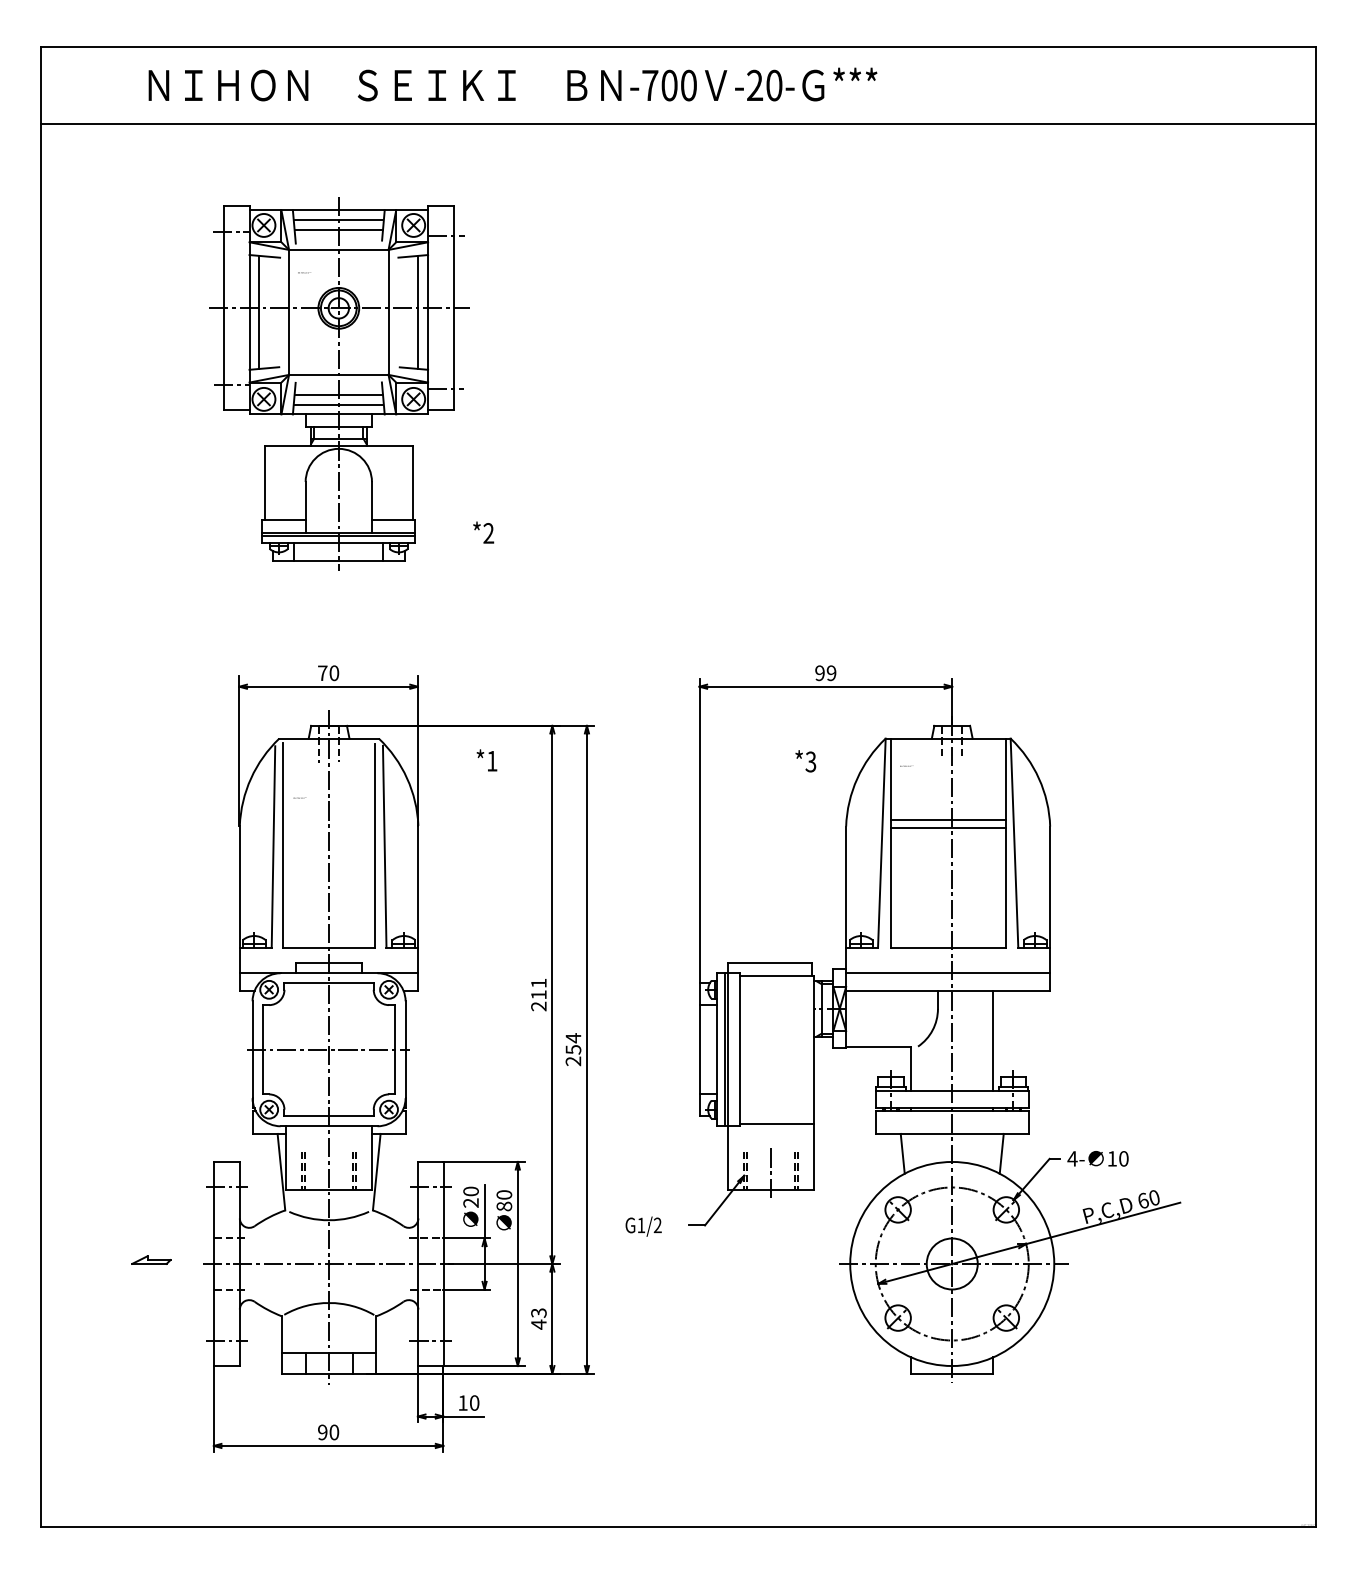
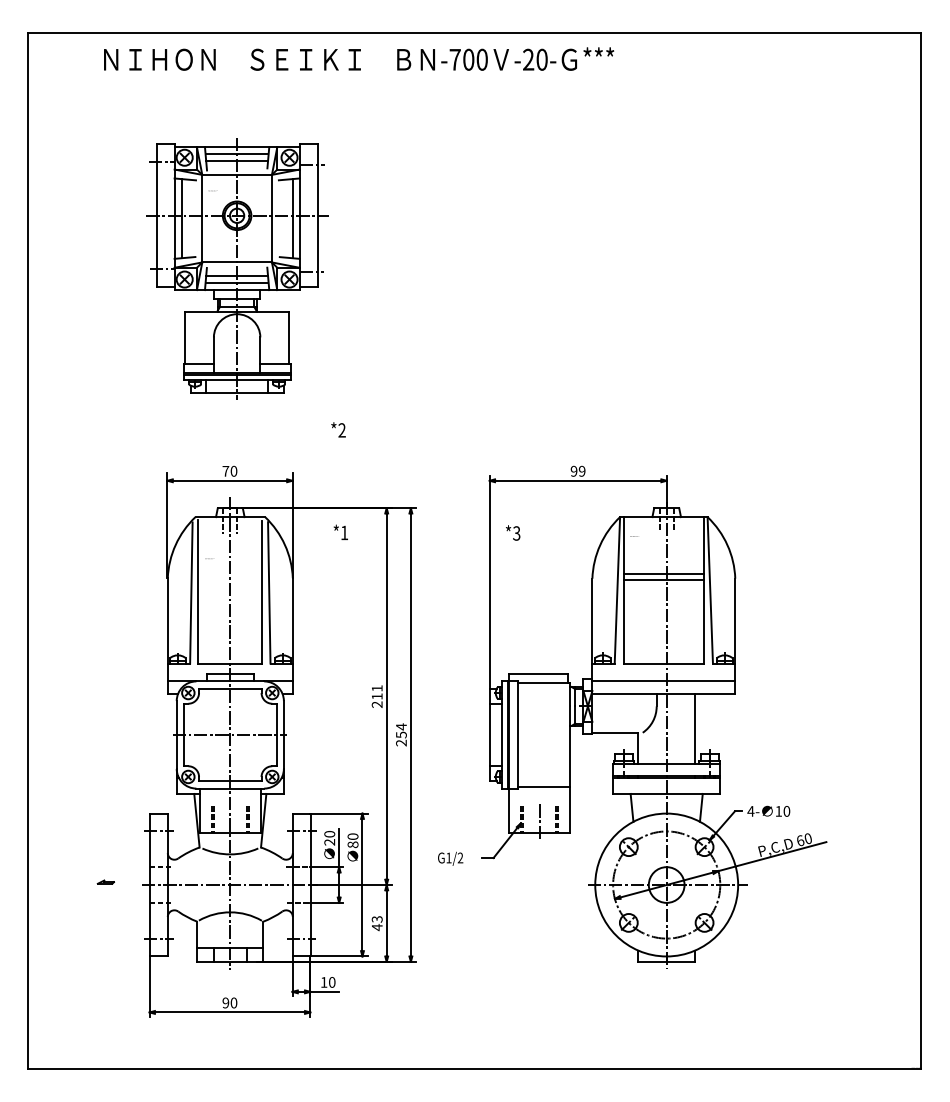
line: (677, 123) -> (474, 86), removed
text: (483, 532) -> (338, 429), moved
text: (806, 760) -> (513, 532), moved
part: (150, 1258) -> (105, 881), size x0.6

